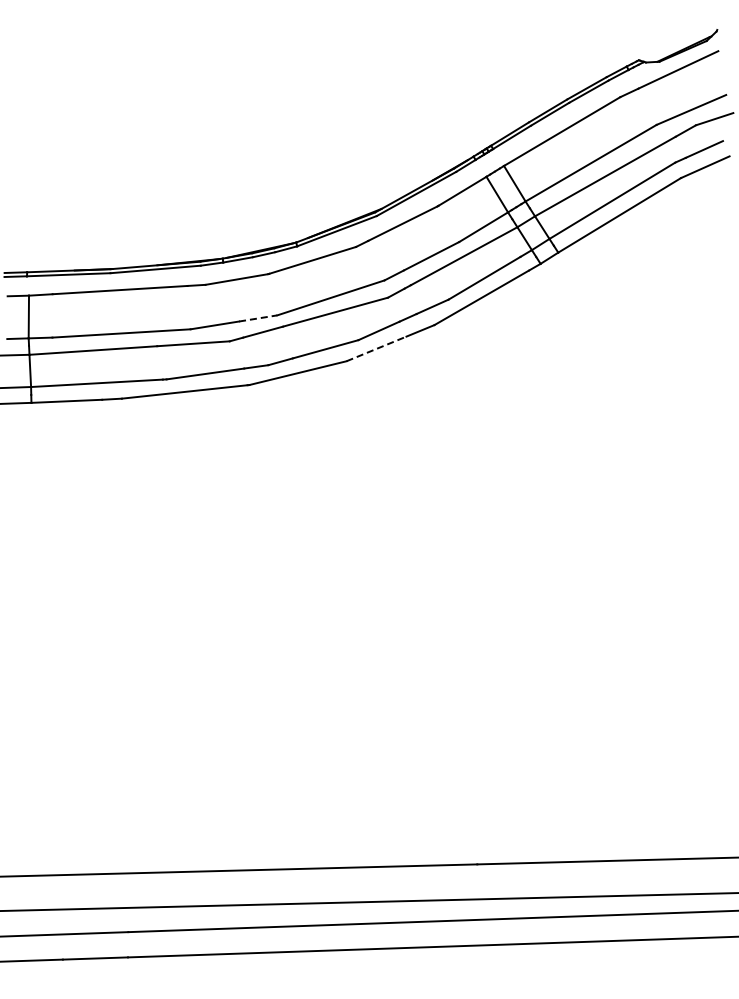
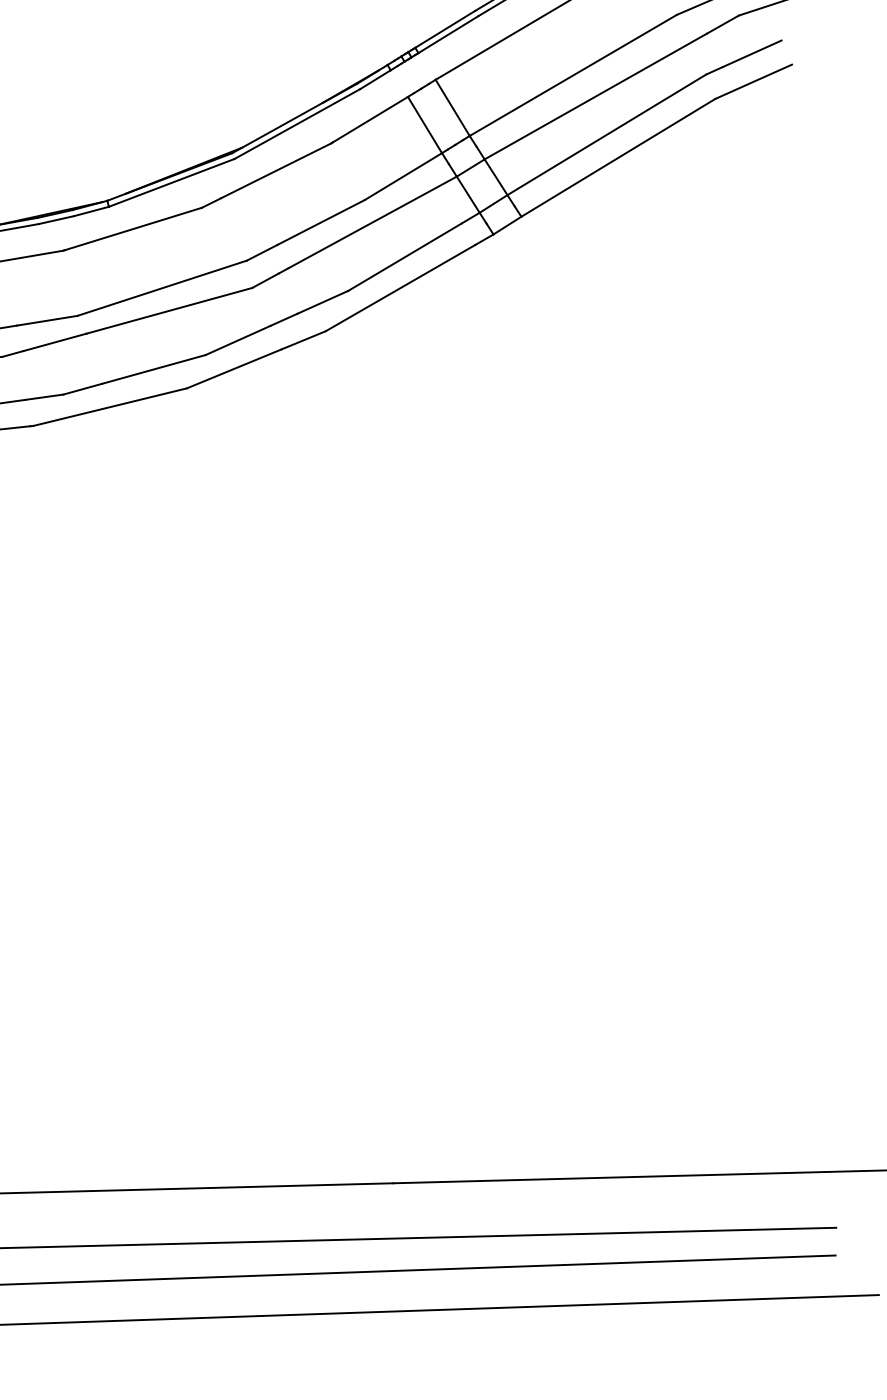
line: (258, 318) -> (47, 320), dashed -> solid
line: (377, 348) -> (235, 368), dashed -> solid

